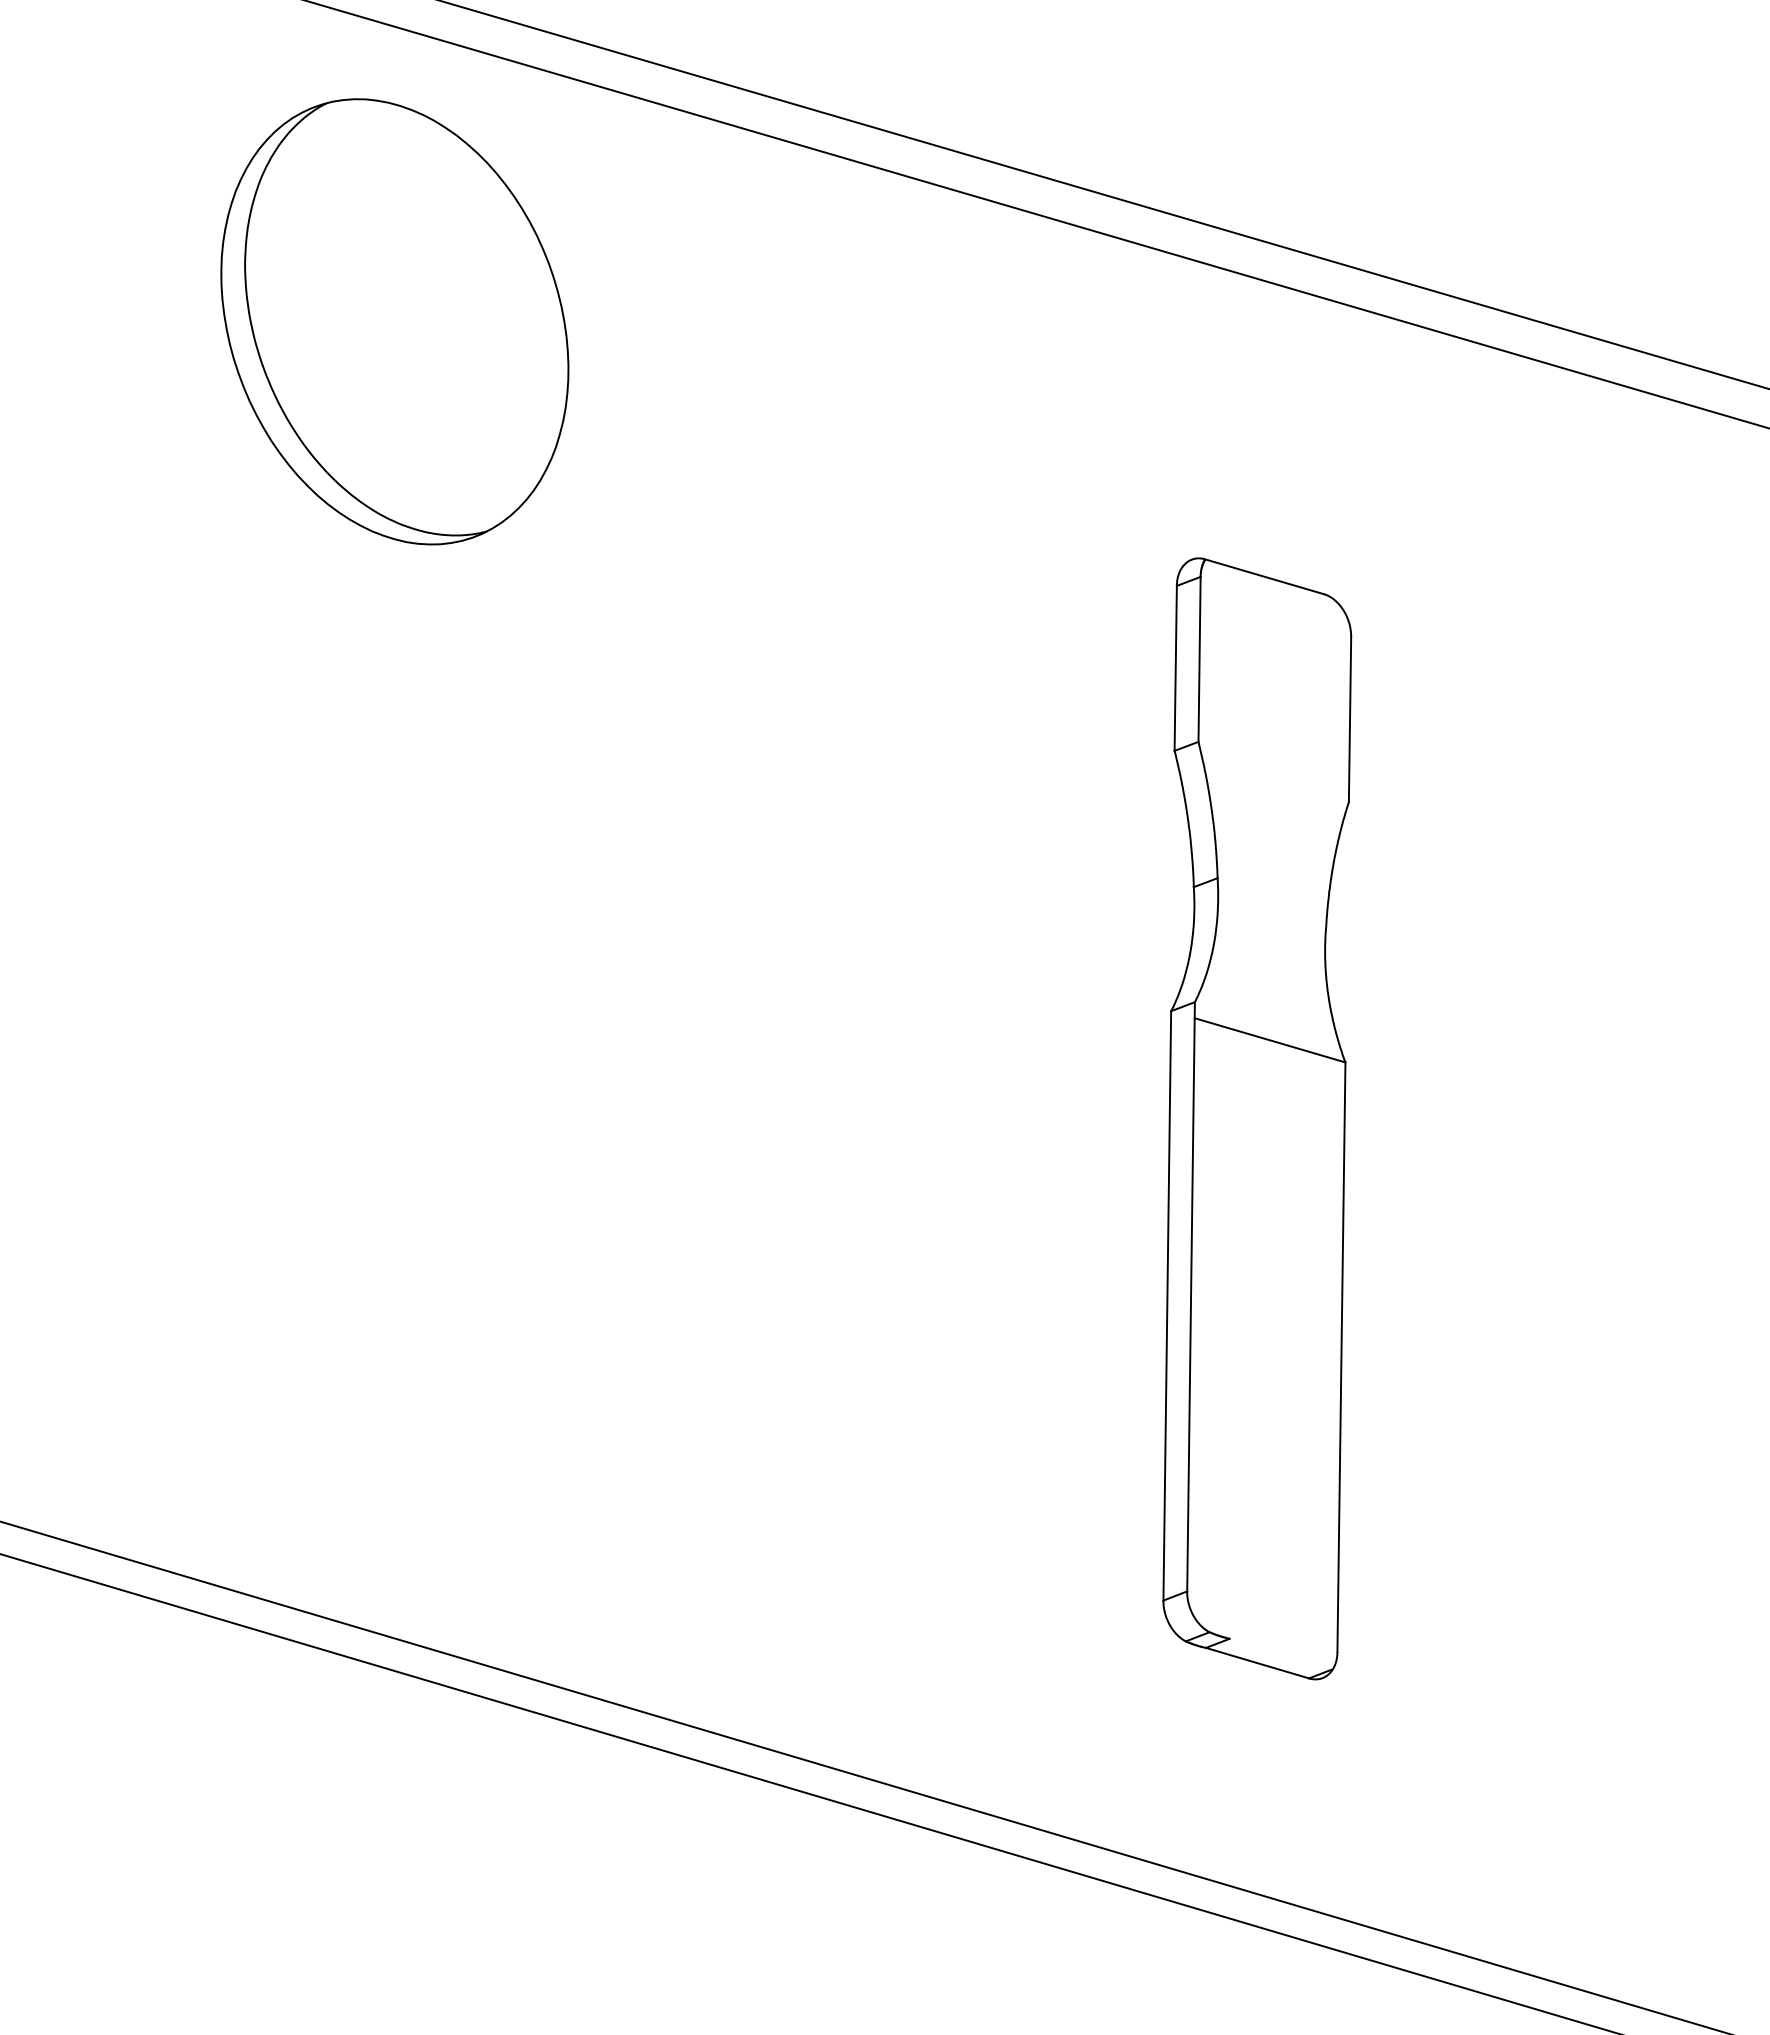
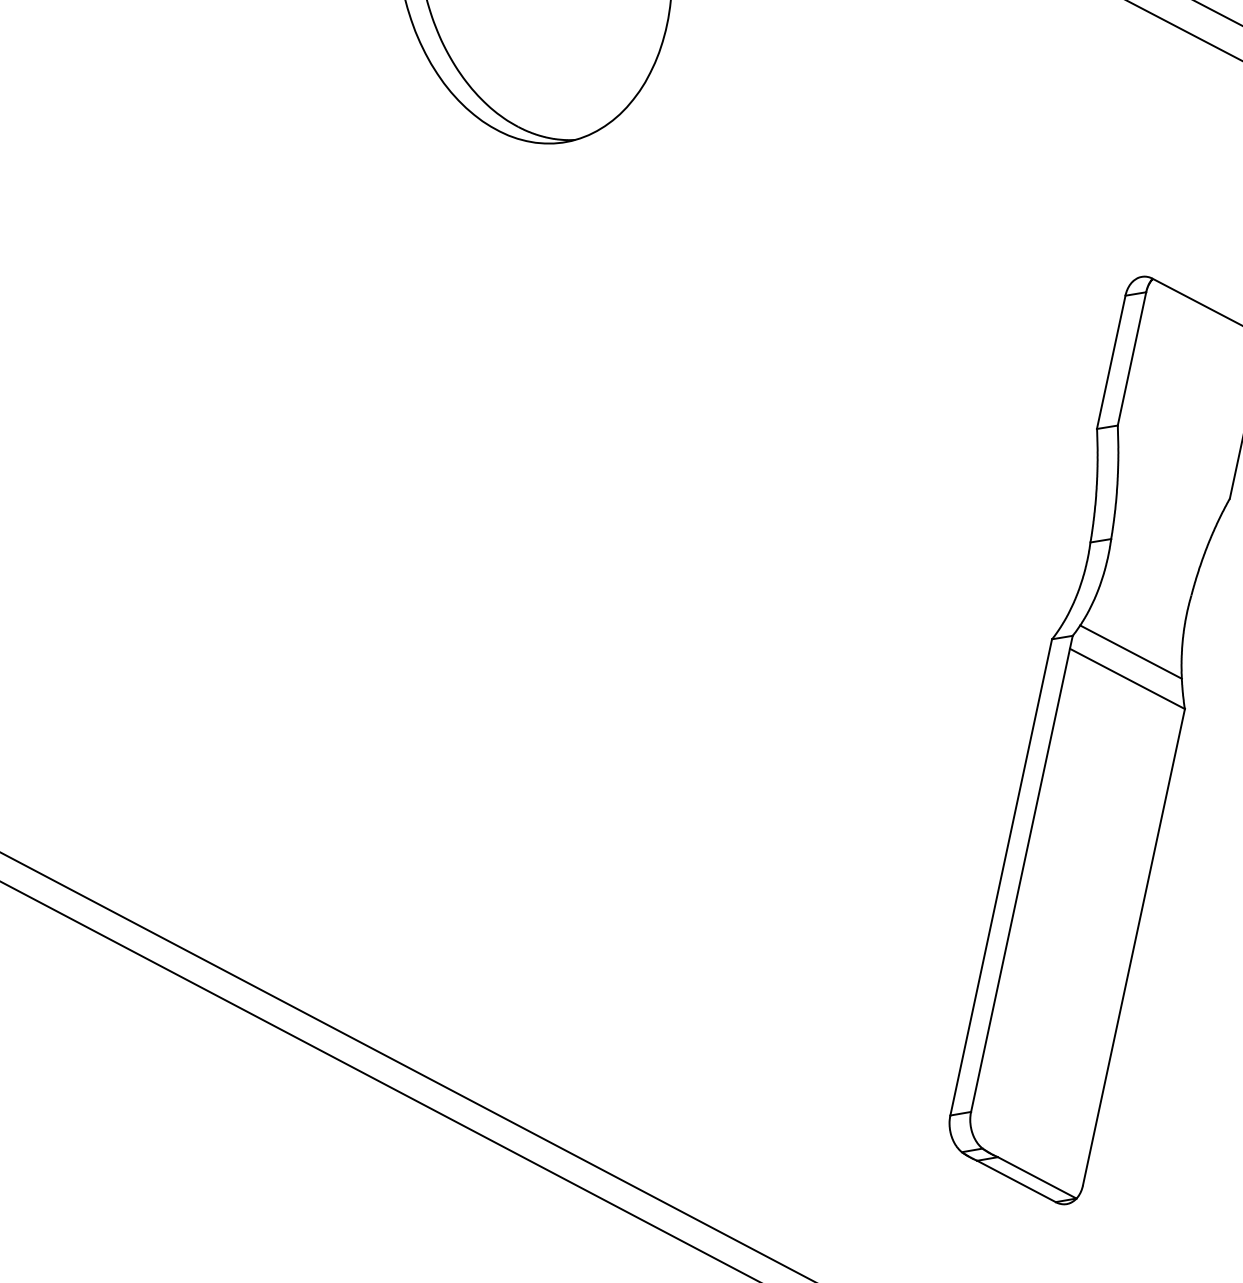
line: (1267, 1007) -> (1130, 651), added
line: (1280, 1653) -> (1036, 1177), added

